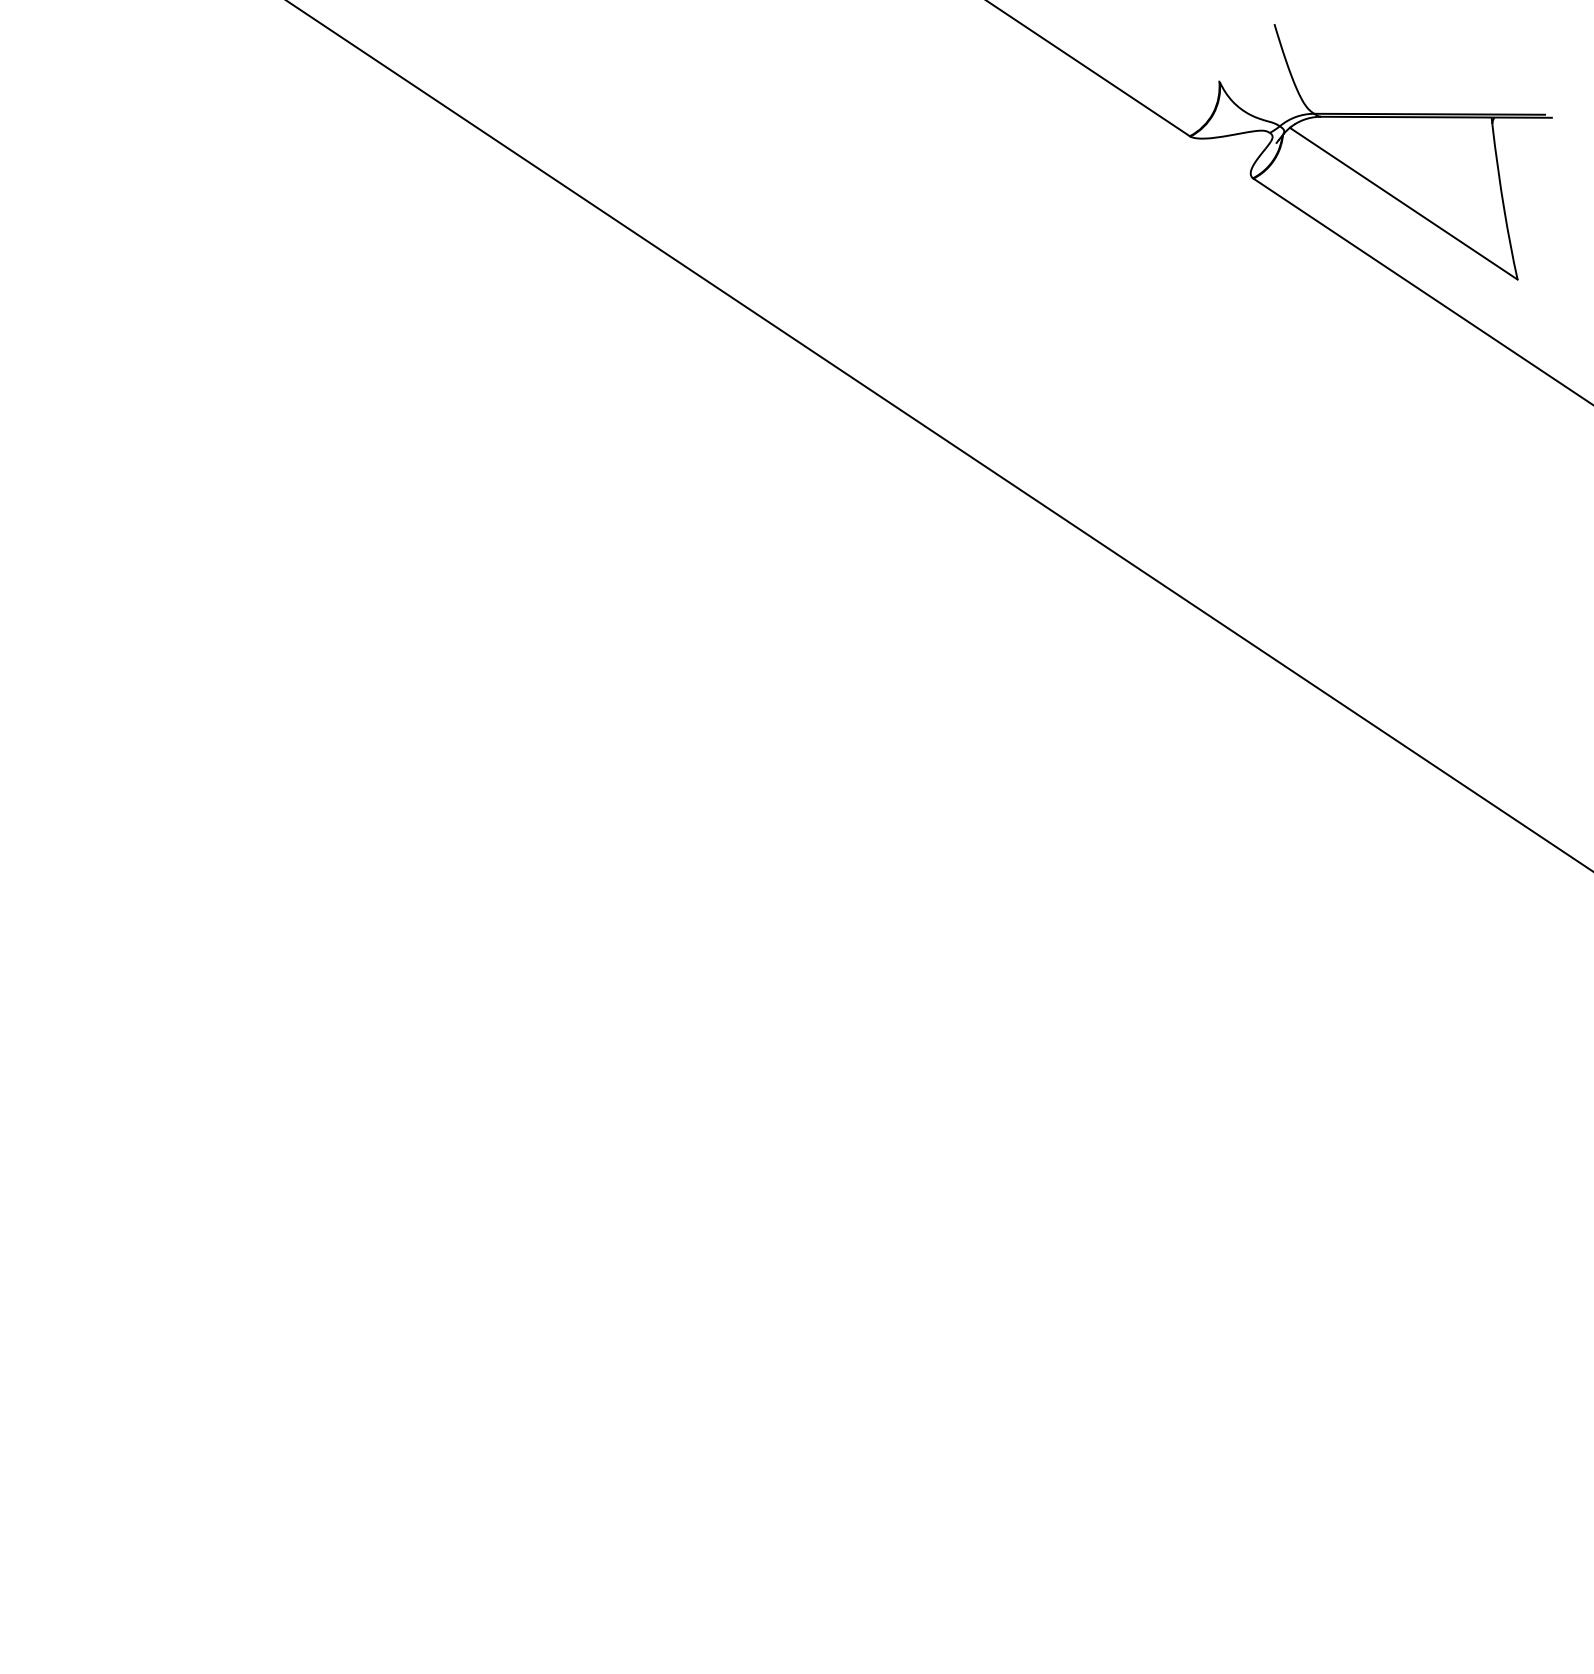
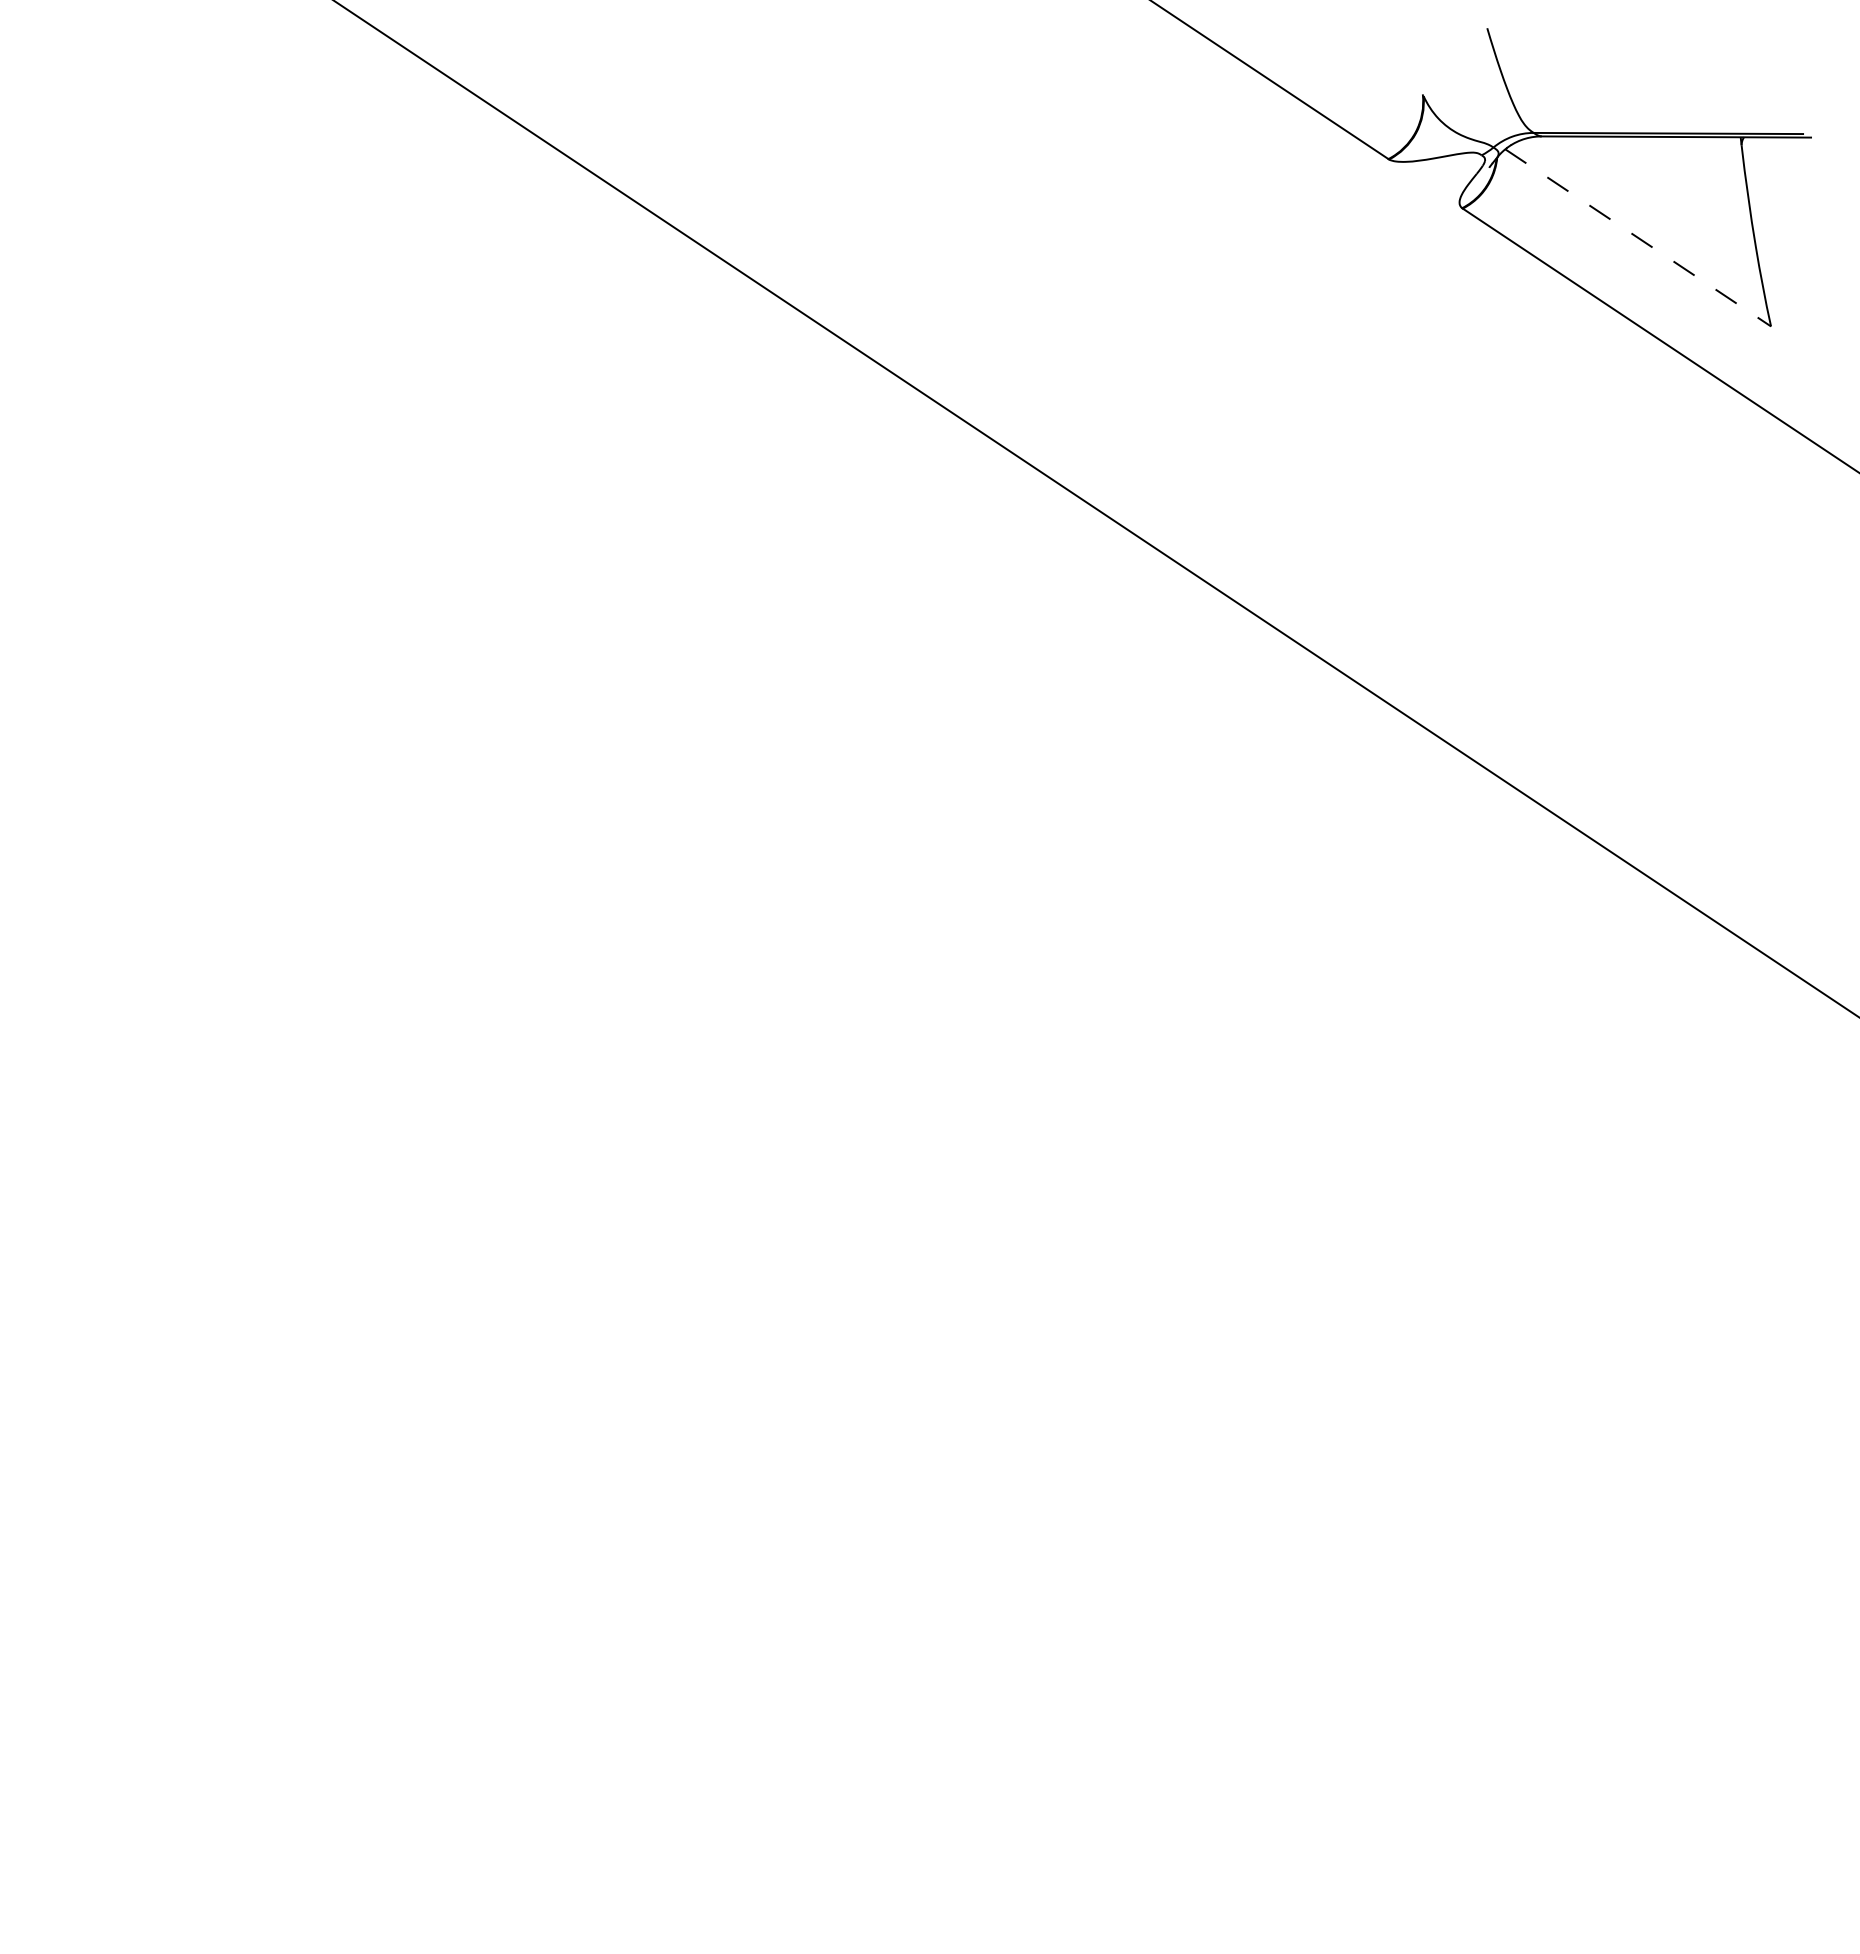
line: (1404, 203) -> (1638, 237), solid -> dashed

